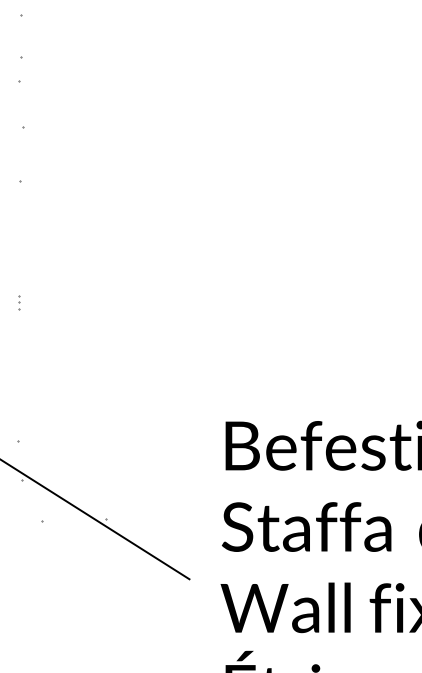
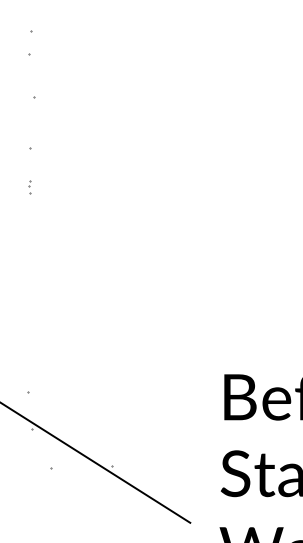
part: (19, 302) -> (30, 186), moved

